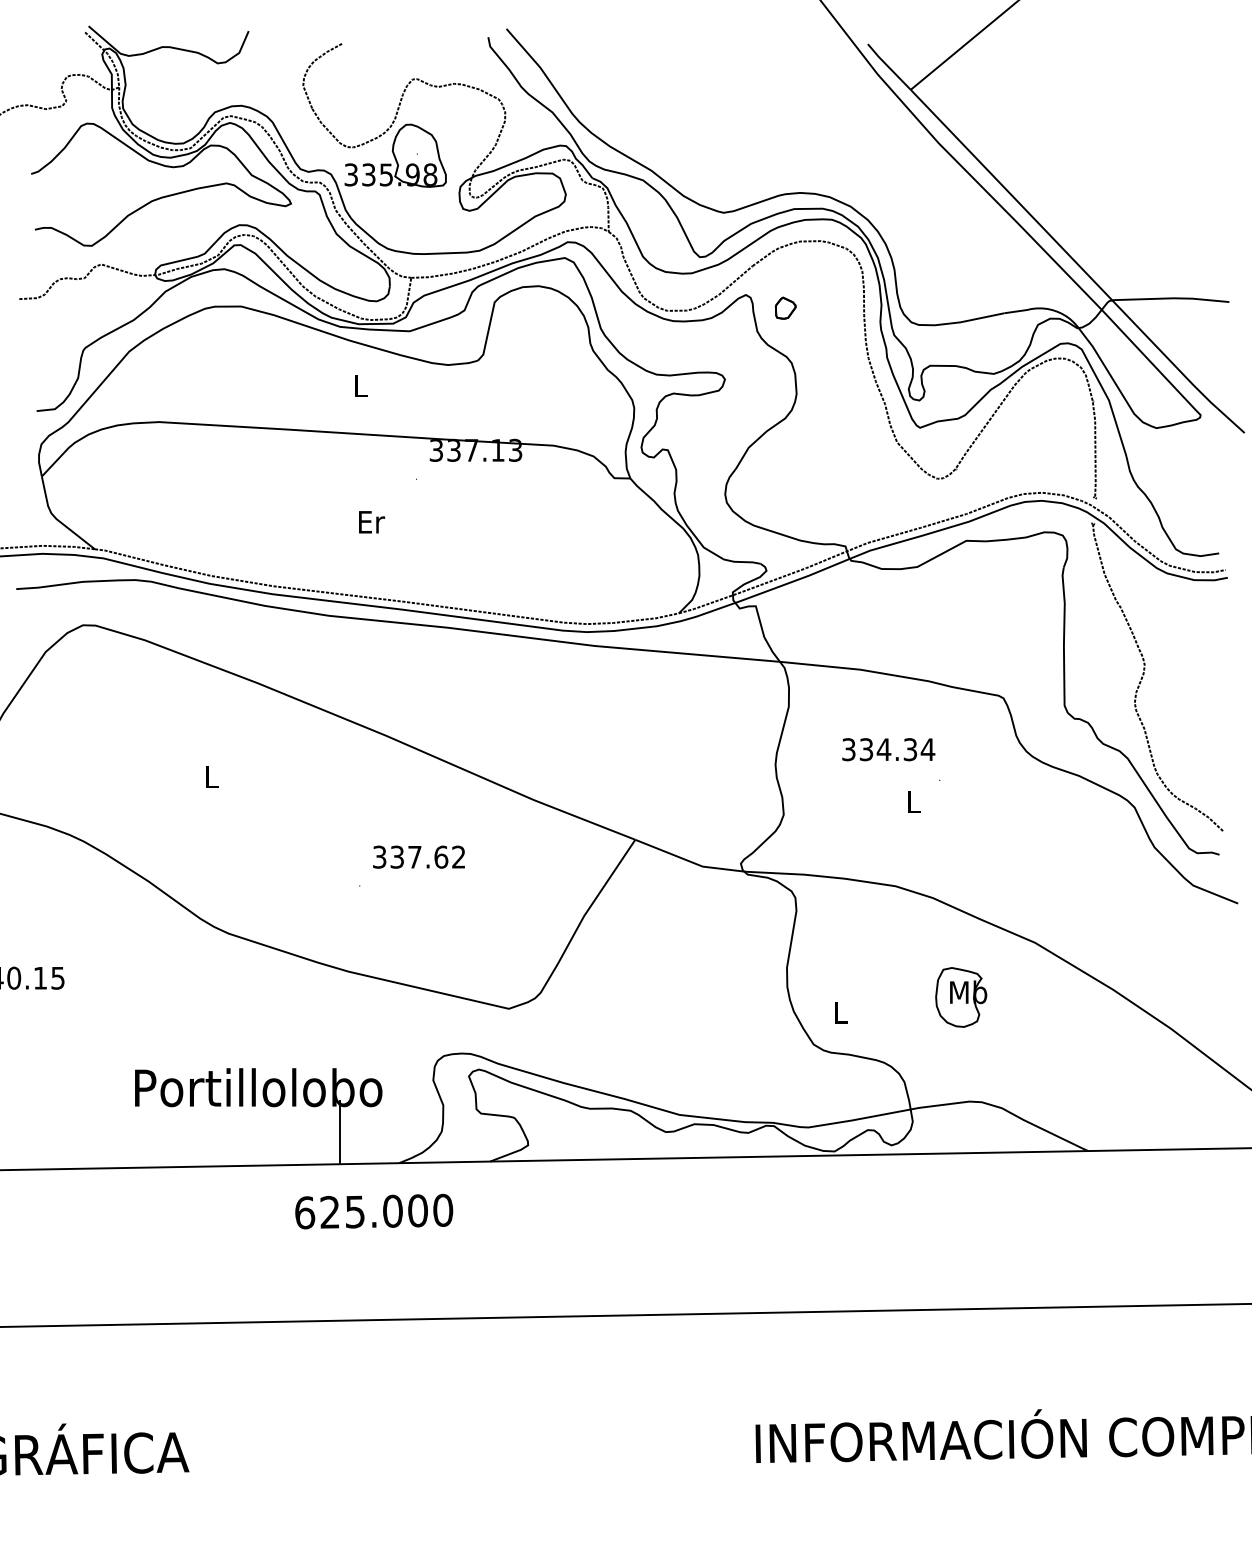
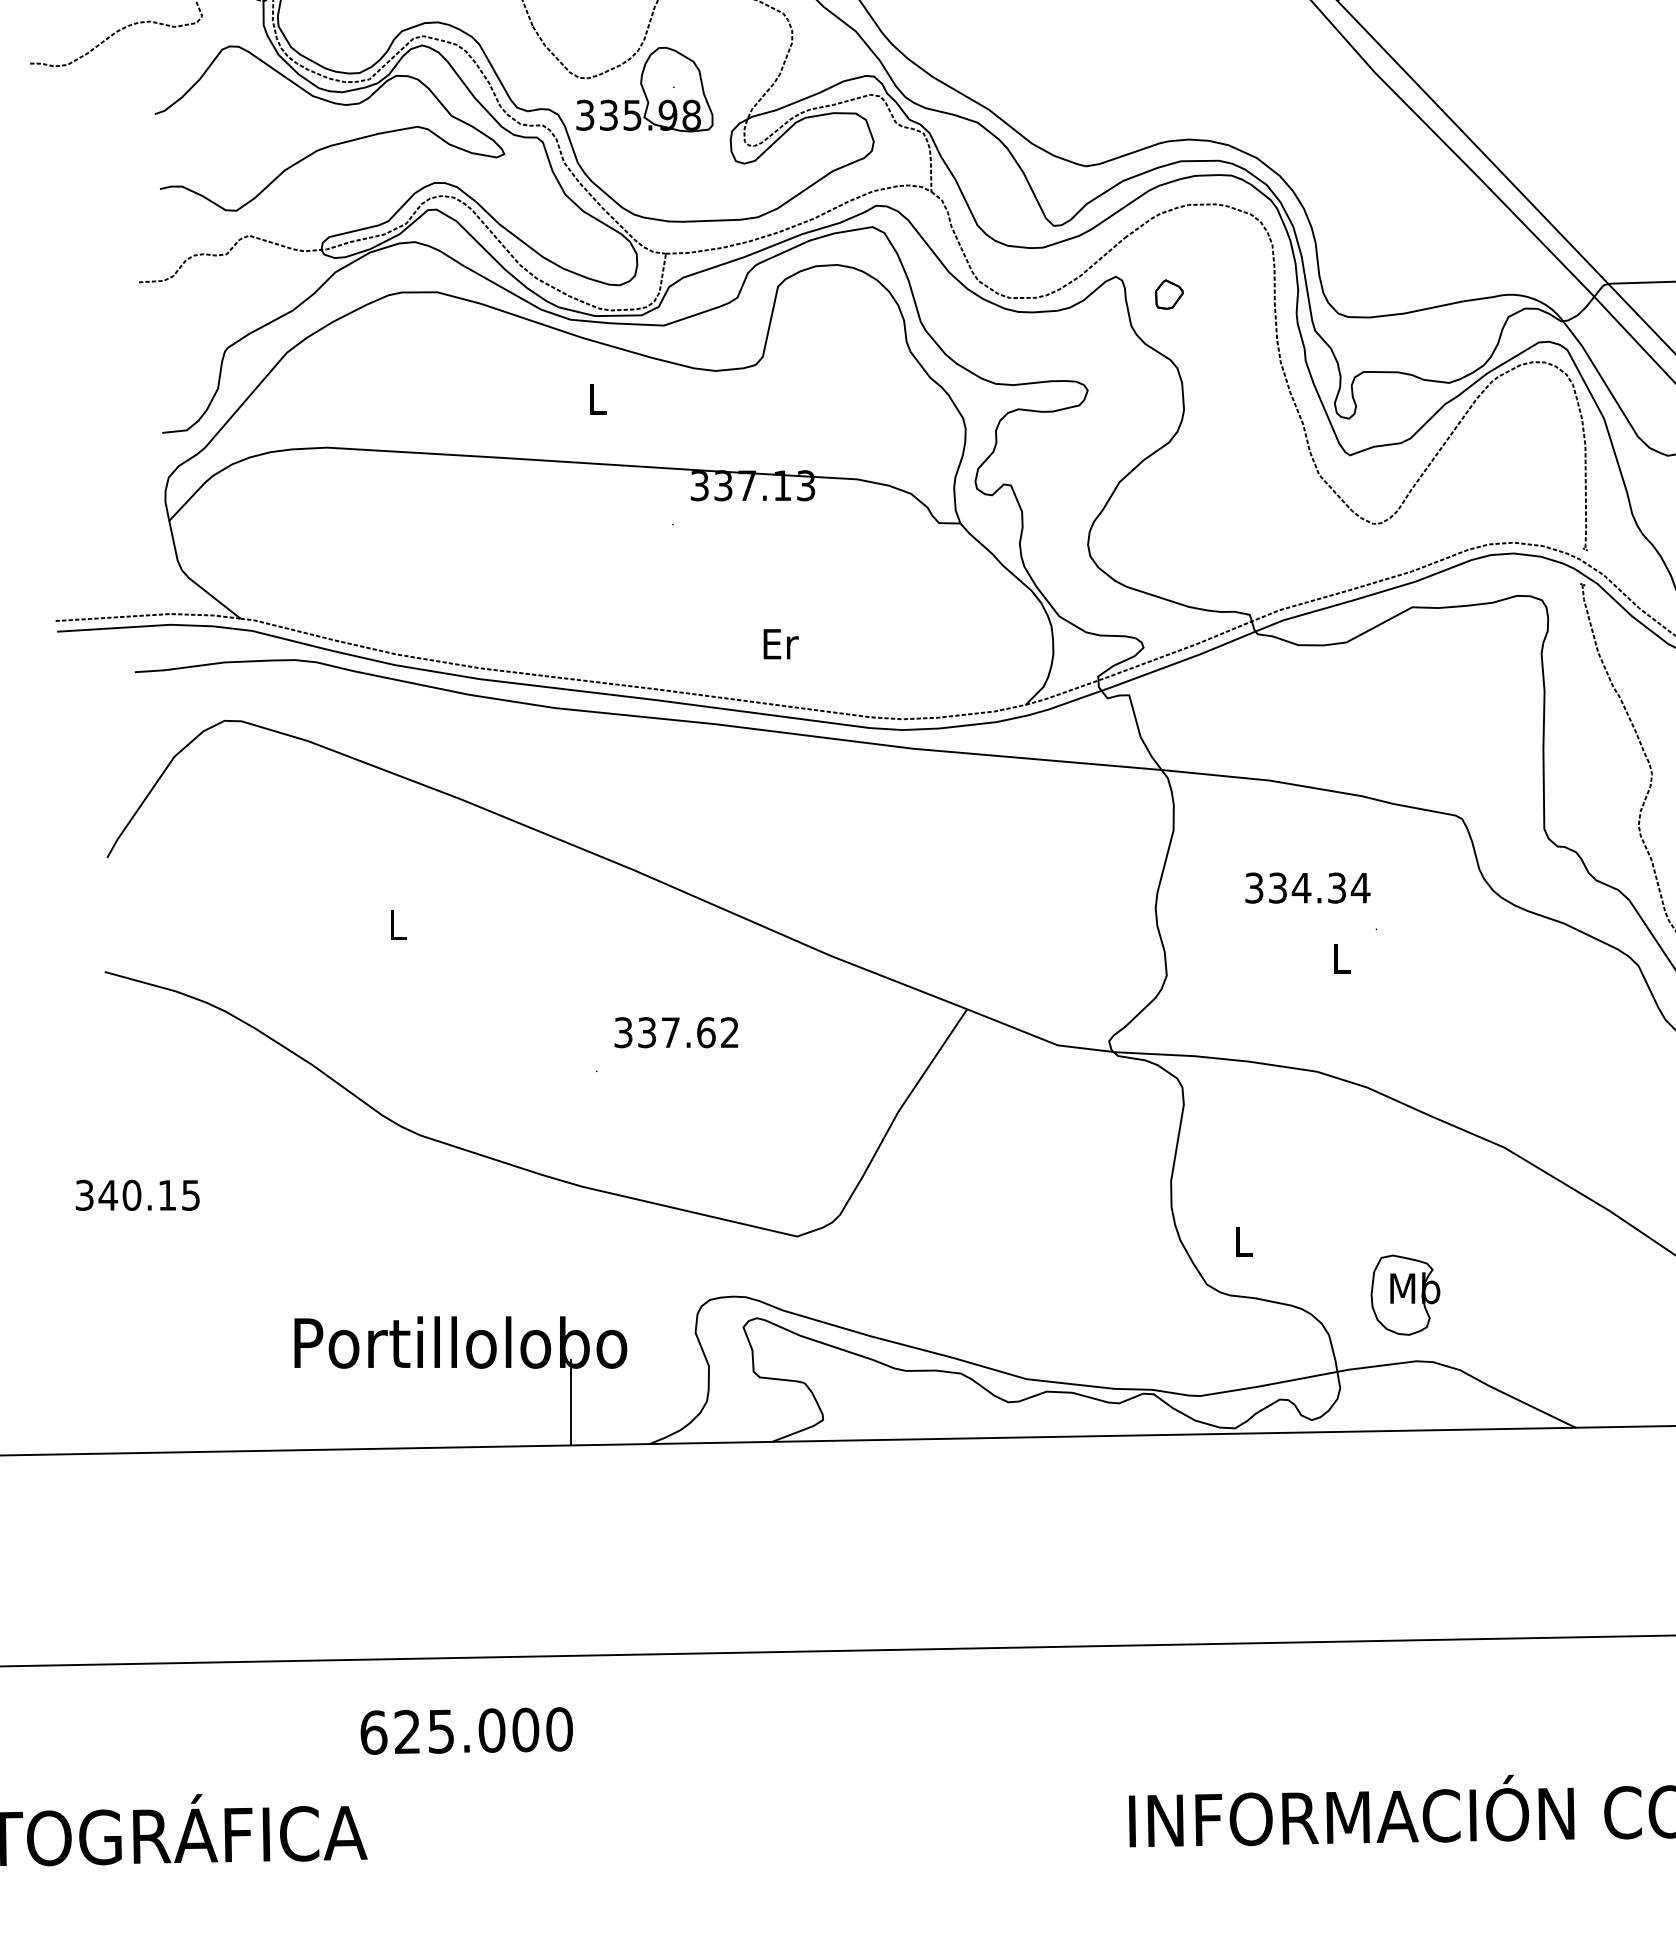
text: (372, 522) -> (781, 644), moved
part: (961, 997) -> (1405, 1295), moved
text: (374, 1211) -> (467, 1730), moved

